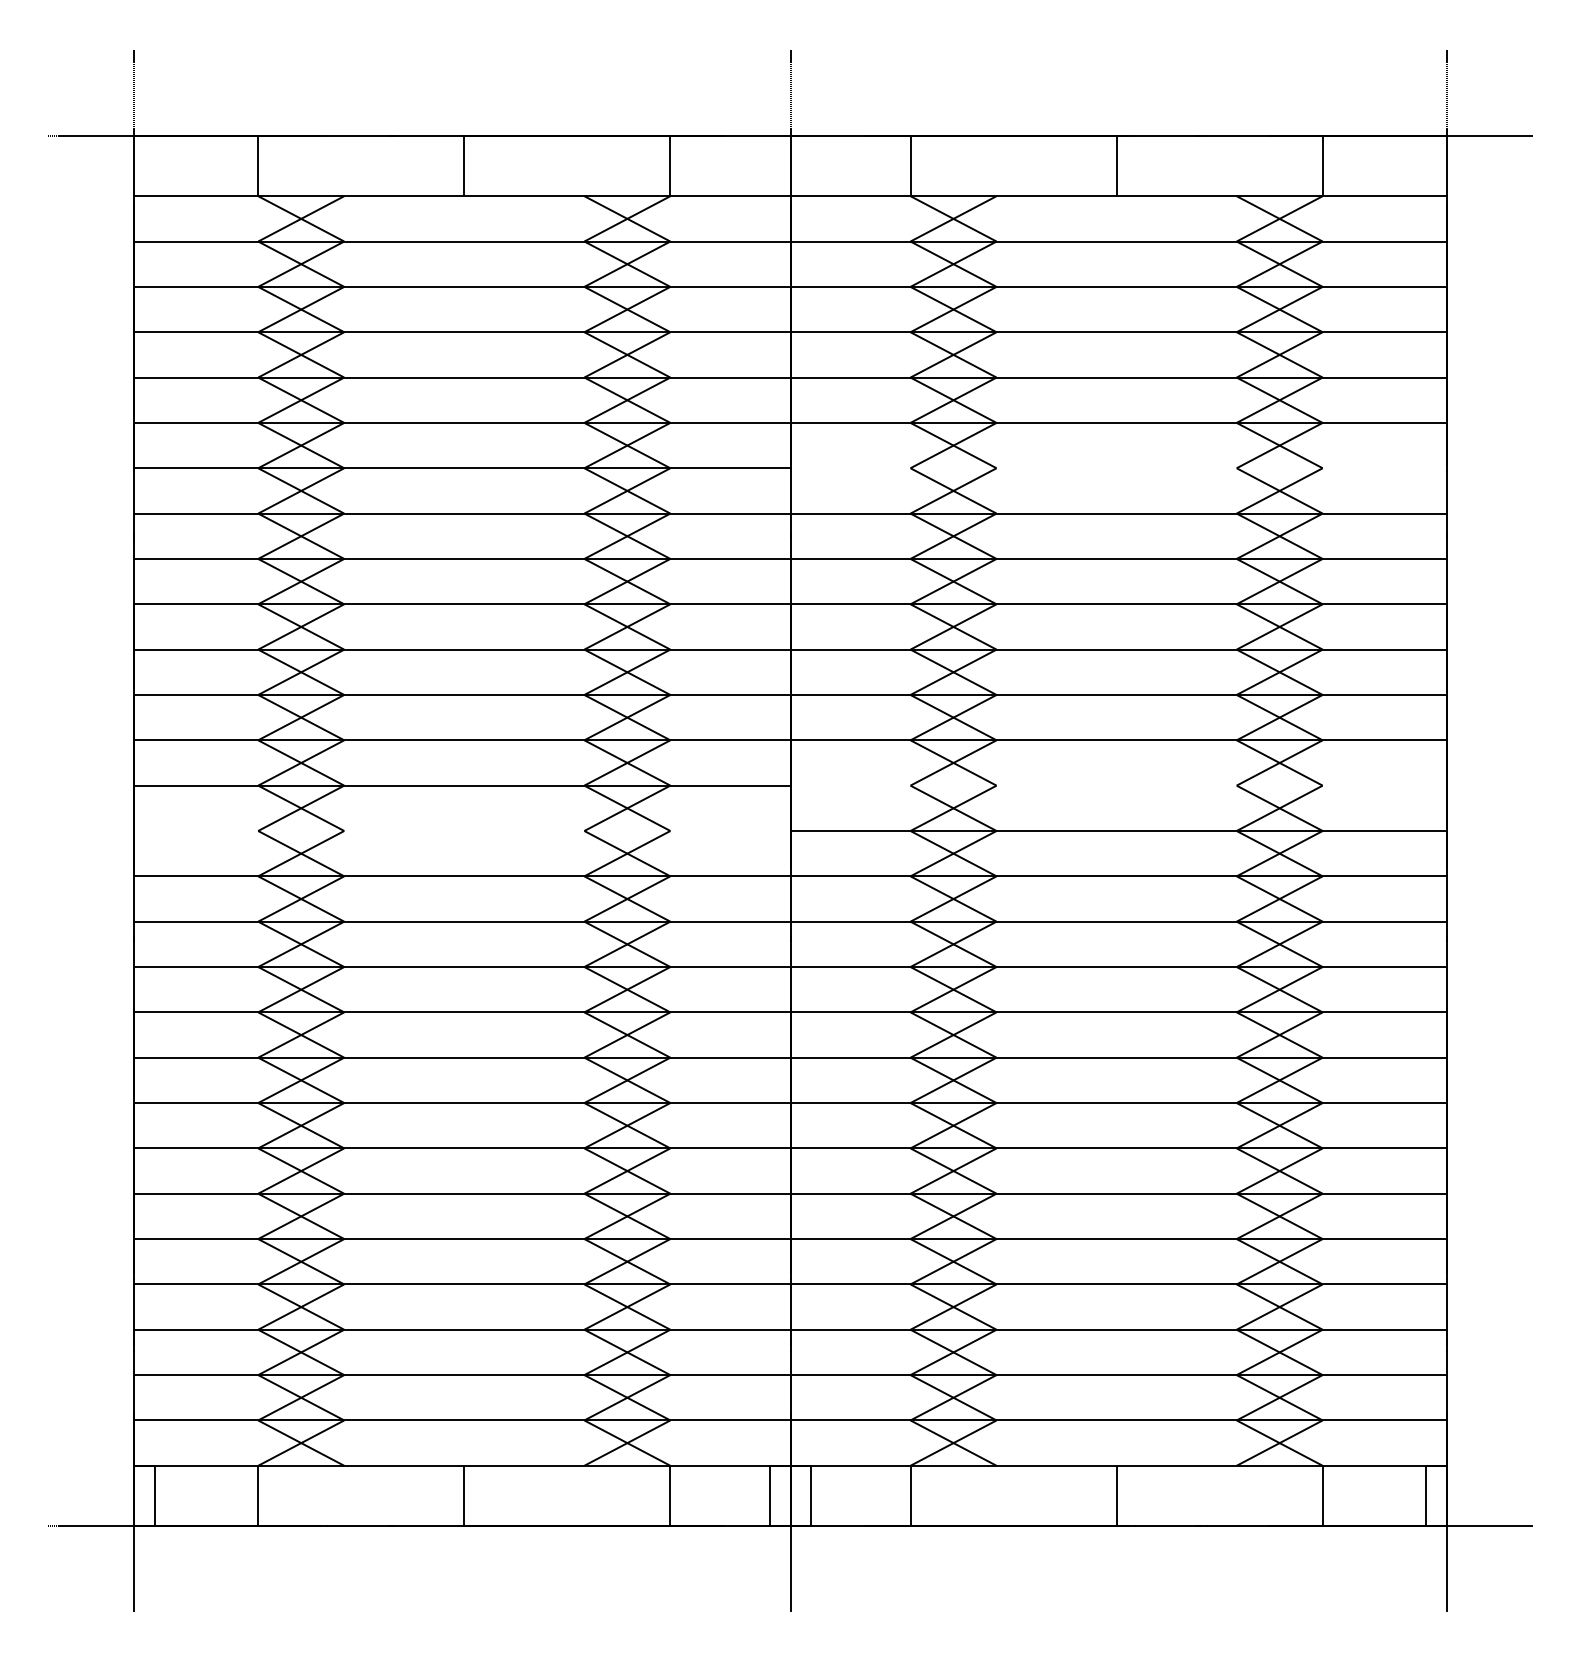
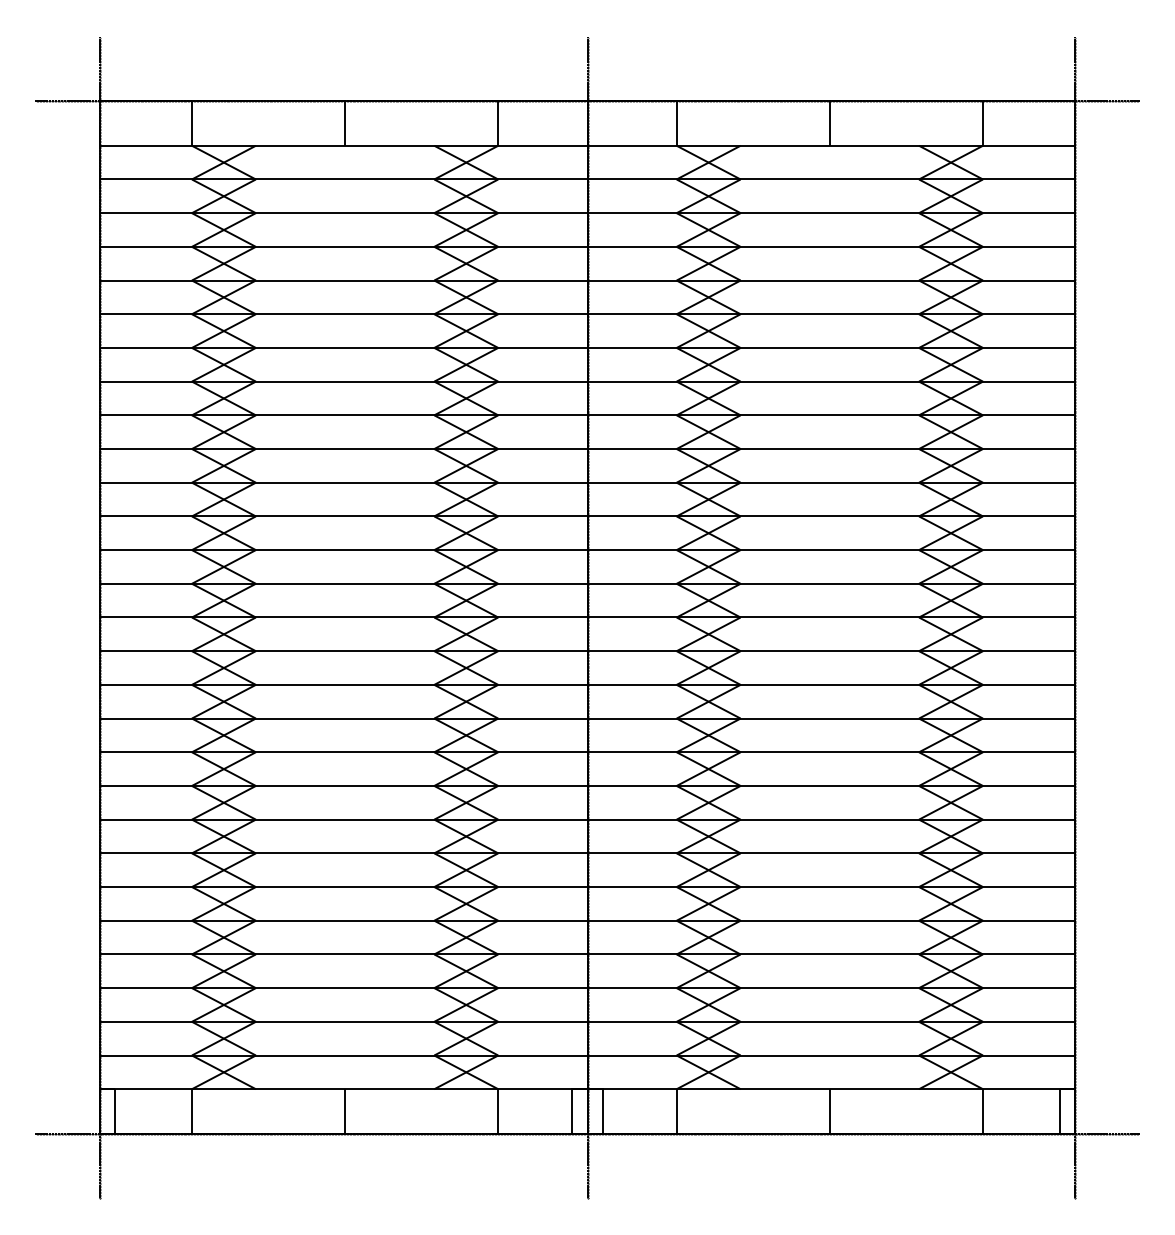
line: (1118, 467) -> (831, 347), added
line: (1118, 785) -> (831, 583), added
line: (462, 831) -> (343, 617), added

